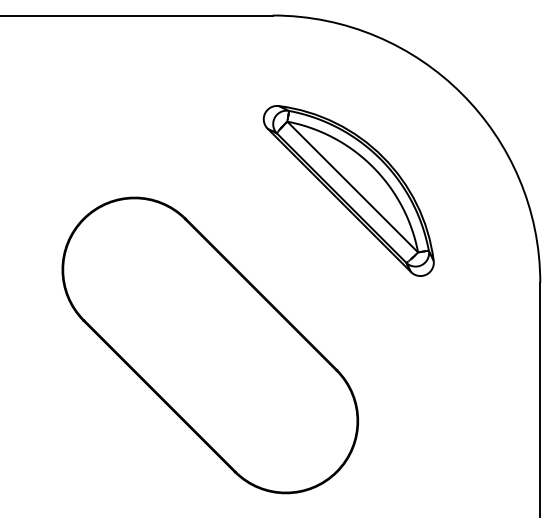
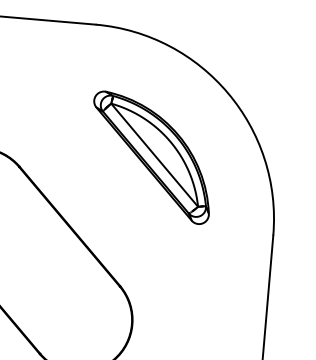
part: (348, 190) -> (151, 157), moved

